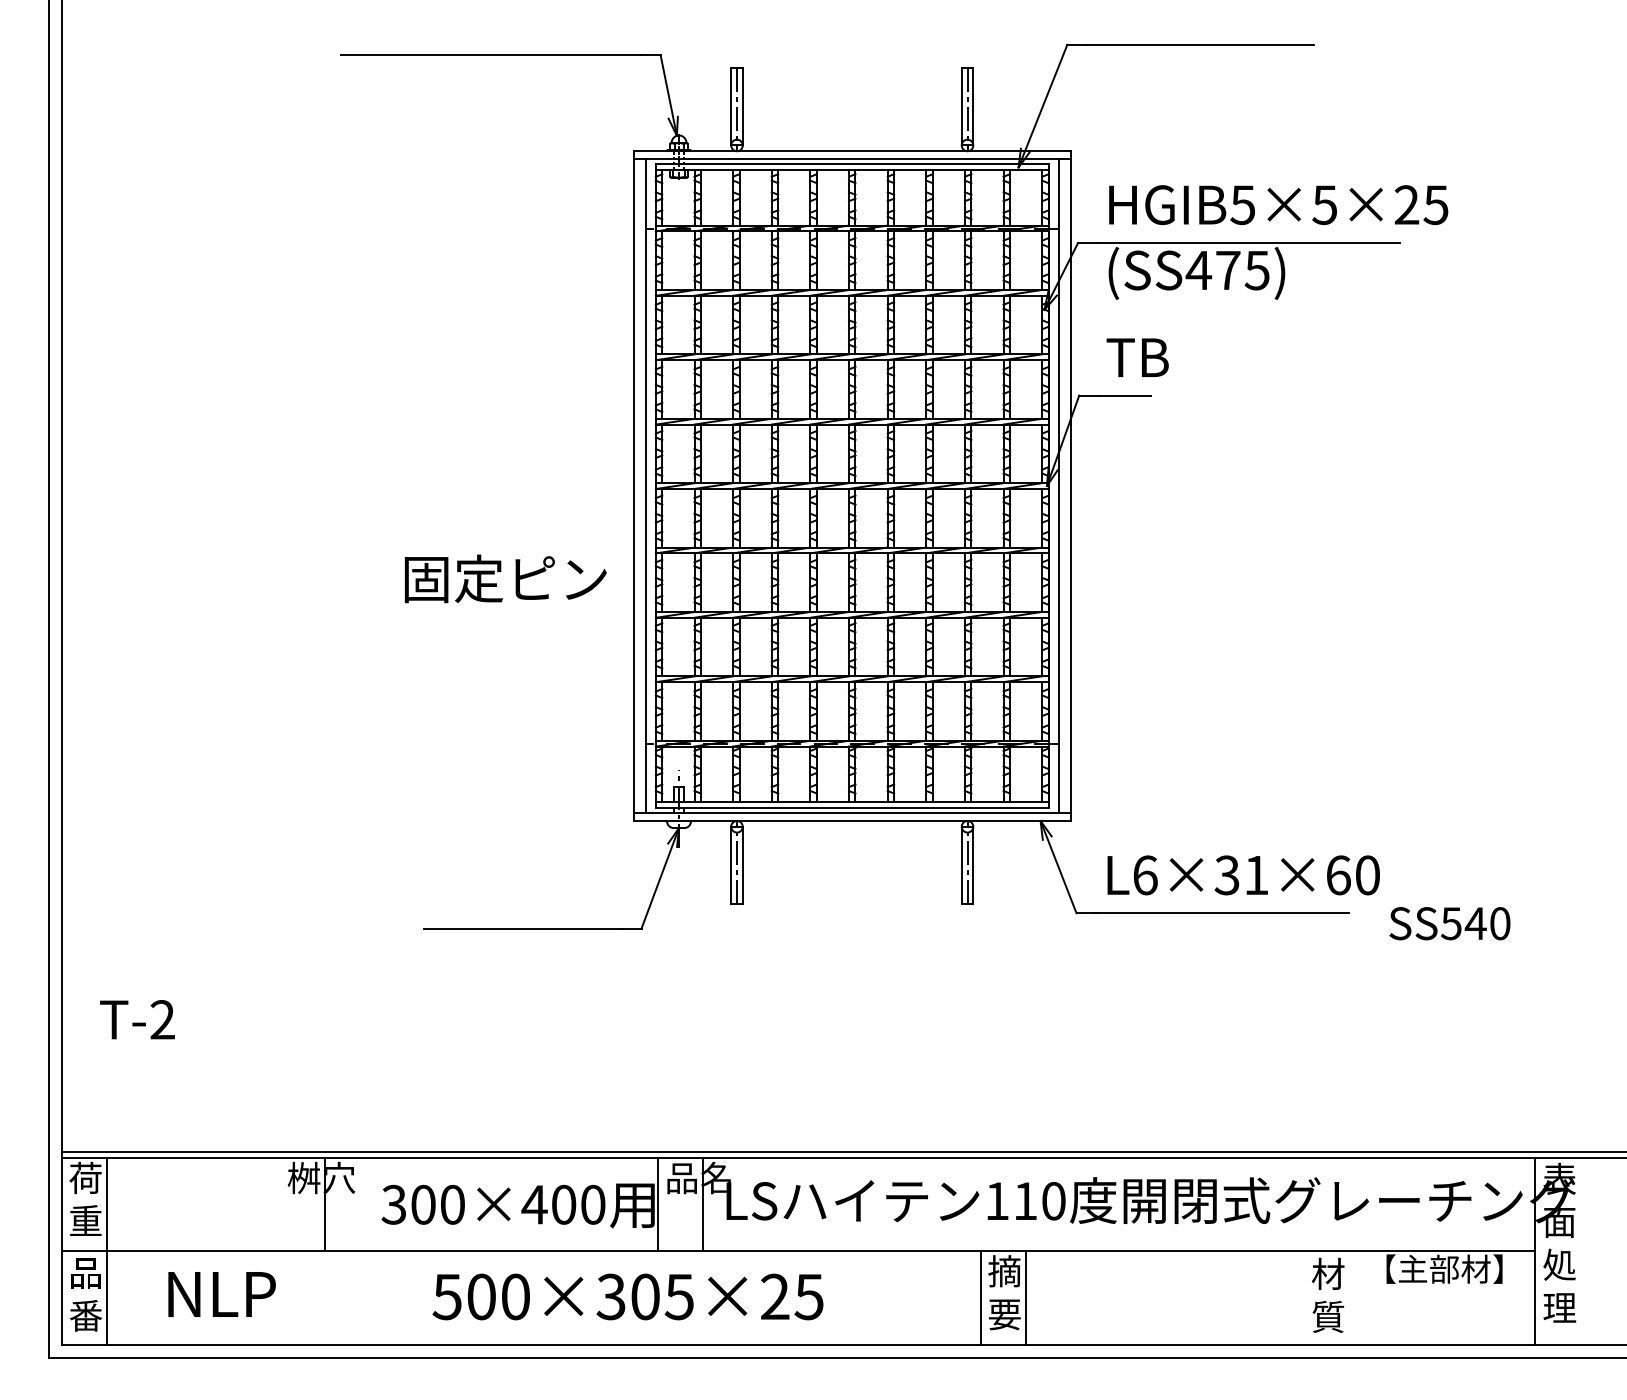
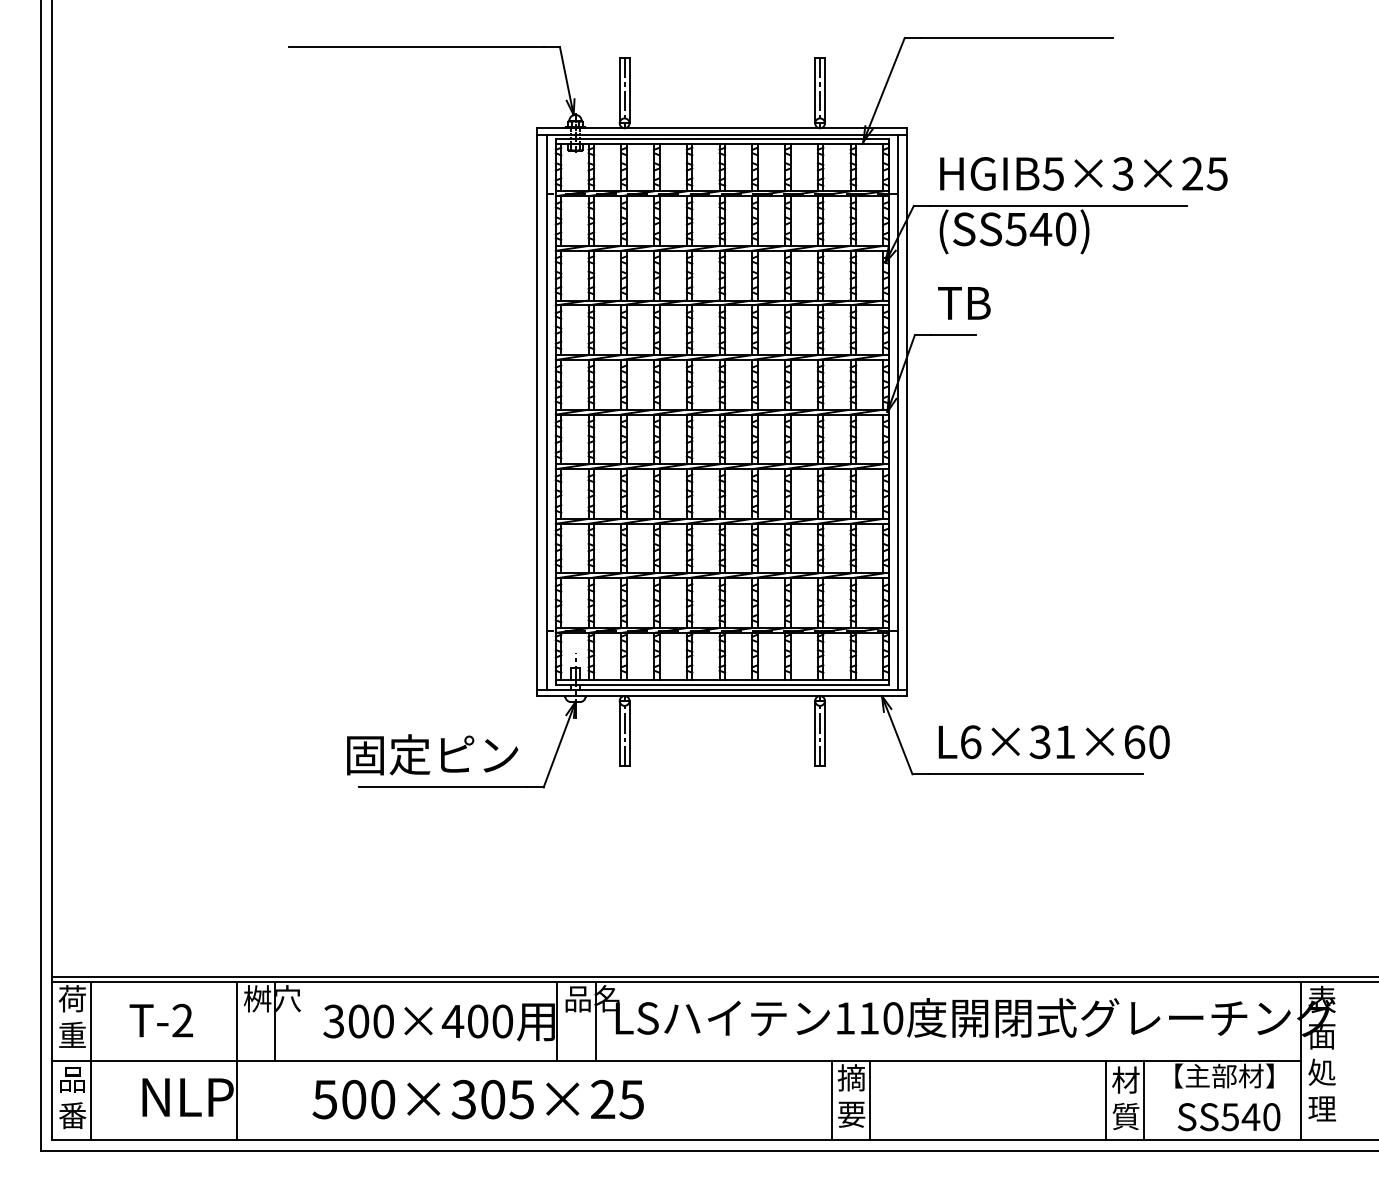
text: (1324, 204) -> (1122, 173), HGIB5×5×25 -> HGIB5×3×25
text: (1227, 270) -> (1040, 229), (SS475) -> (SS540)
text: (505, 578) -> (432, 754), moved
text: (1449, 924) -> (1228, 1117), moved
text: (136, 1019) -> (160, 1020), moved
line: (279, 1250) -> (236, 1060), added
text: (627, 1296) -> (477, 1099), moved
line: (1304, 1298) -> (1105, 1100), added
line: (1350, 1298) -> (1144, 1100), added

